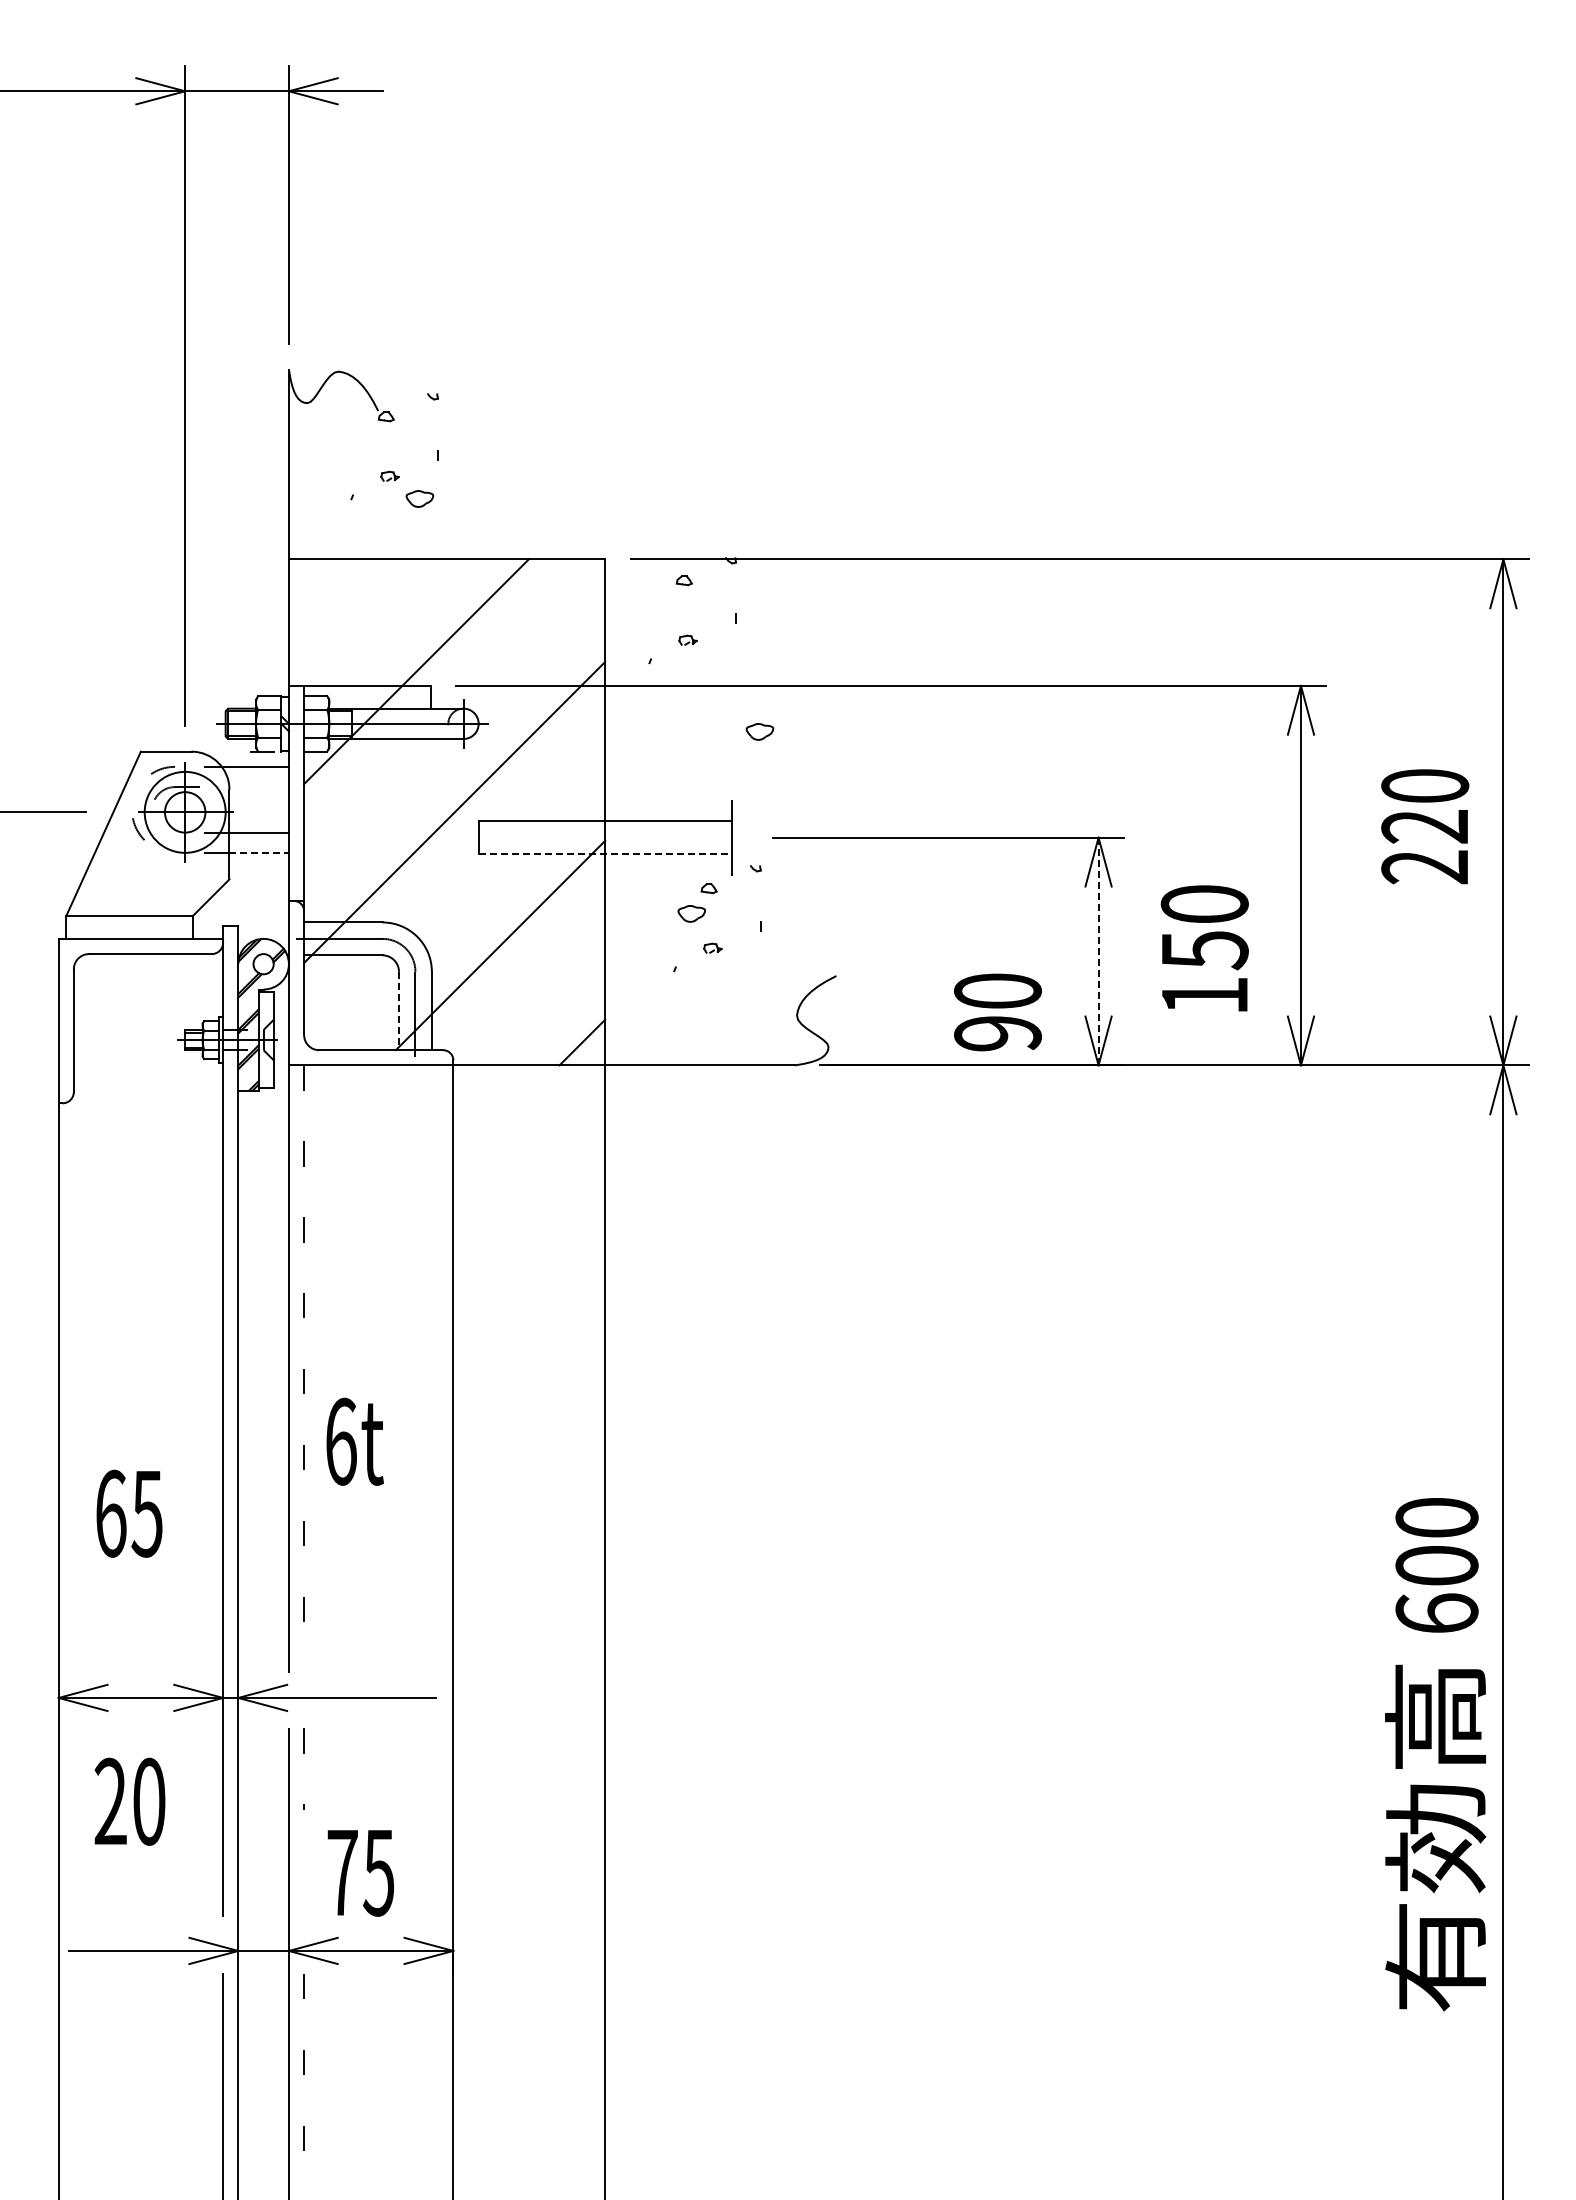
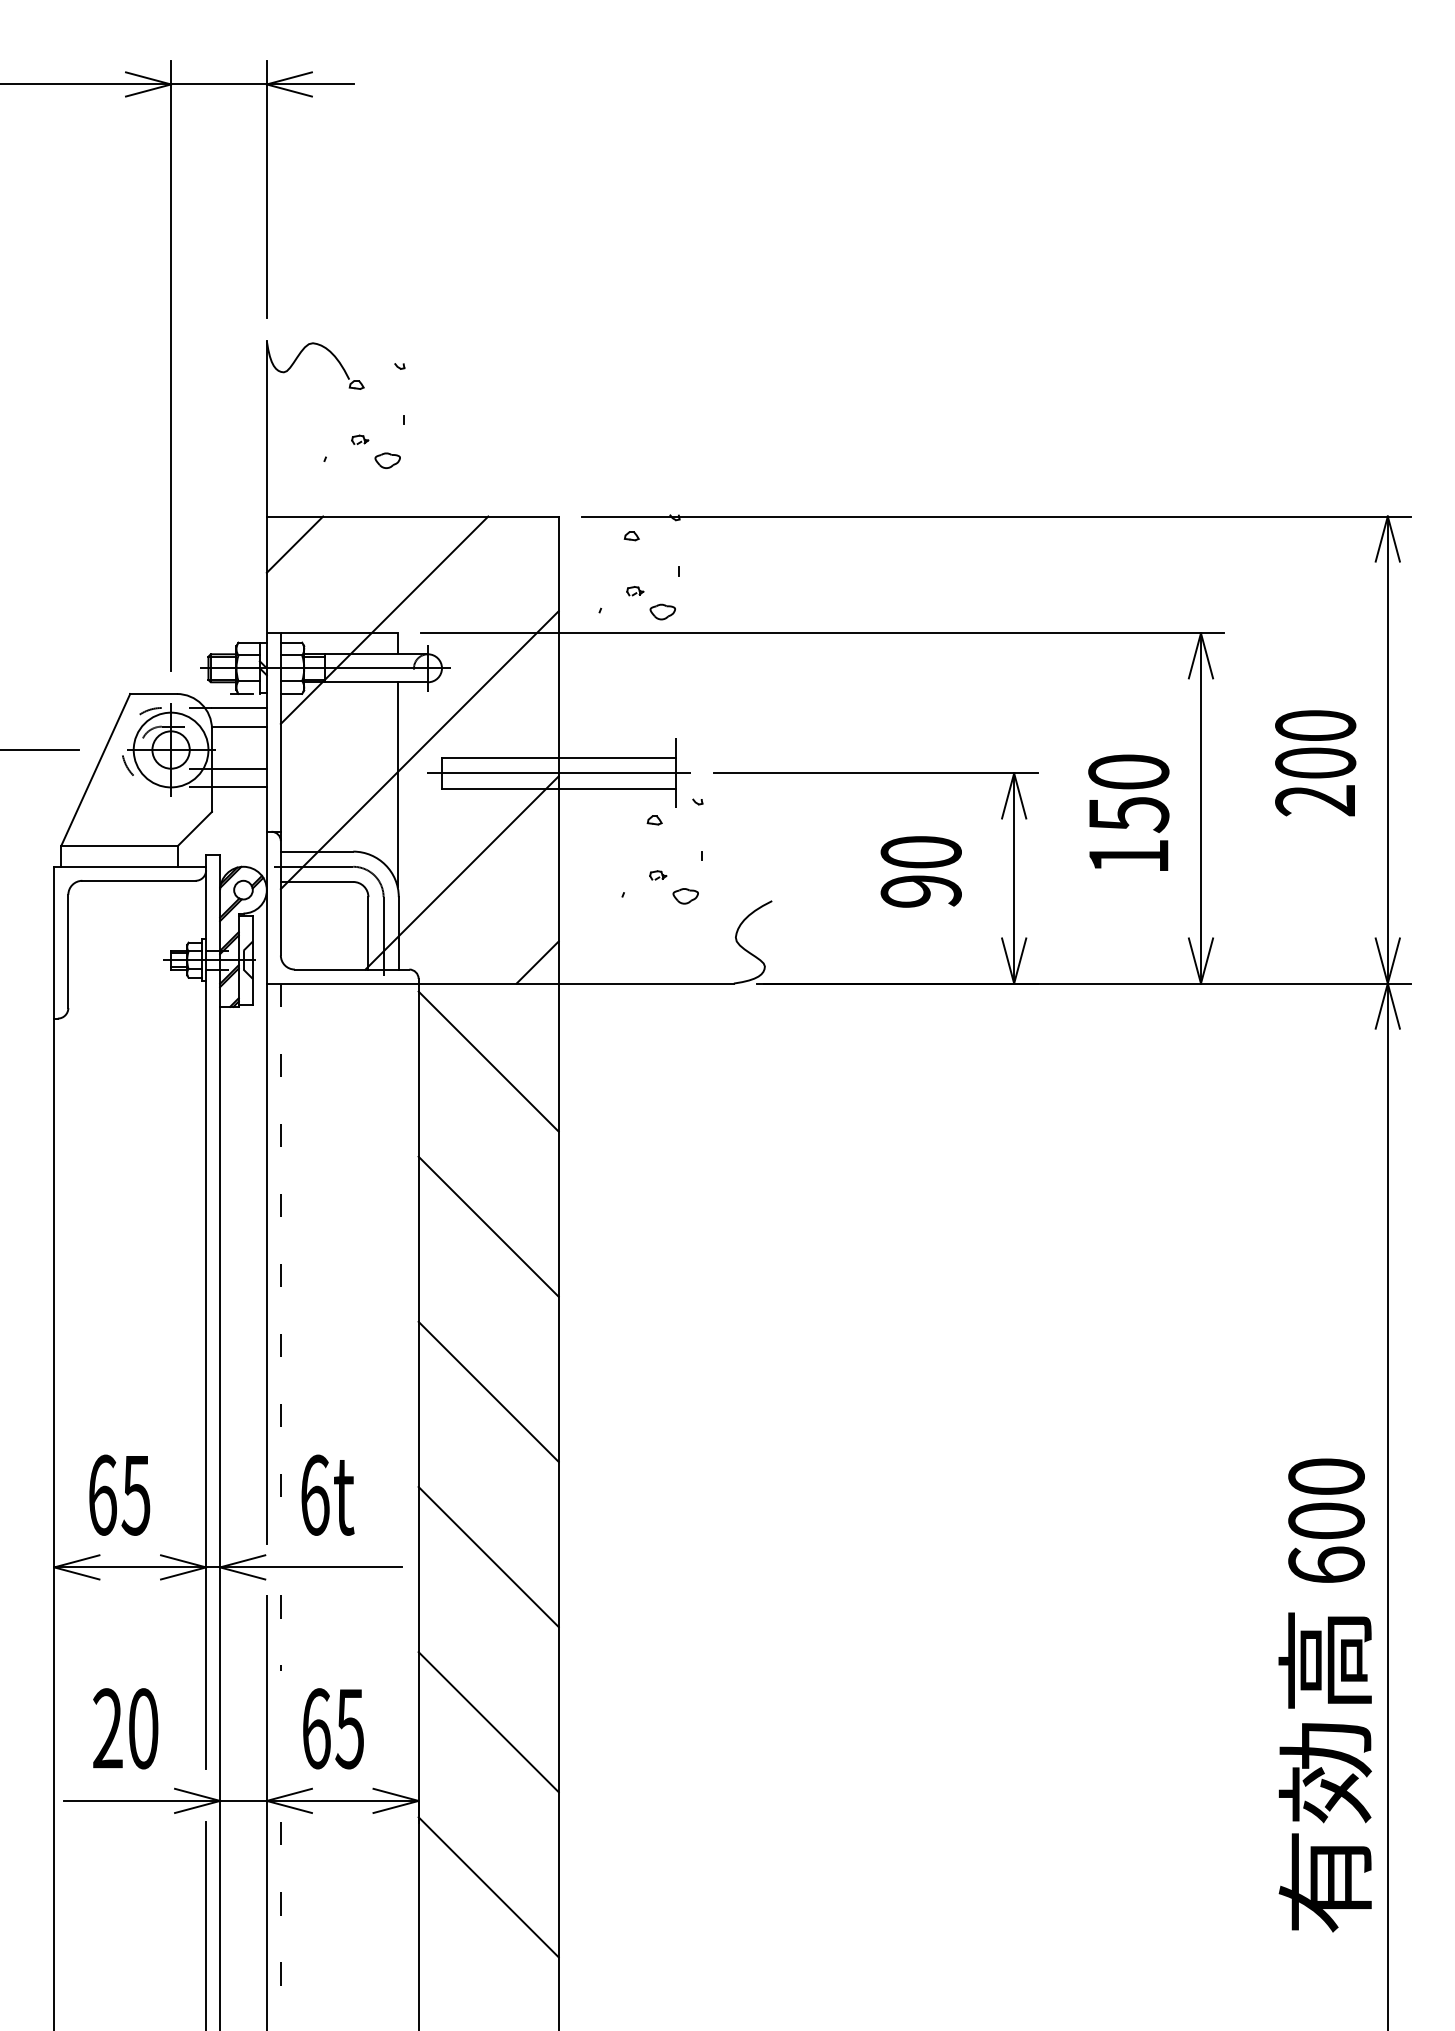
line: (318, 589) -> (294, 544), added
part: (759, 731) -> (662, 611), moved
line: (258, 787) -> (238, 727), added
text: (1425, 826) -> (1315, 763), 220 -> 200
line: (605, 837) -> (559, 773), added
line: (430, 849) -> (397, 784), added
line: (259, 852) -> (239, 787), dashed -> solid
line: (605, 854) -> (559, 788), dashed -> solid
part: (691, 913) -> (685, 895), moved
text: (1204, 948) -> (1128, 812), moved
line: (1098, 951) -> (1014, 878), dashed -> solid
line: (398, 1011) -> (367, 933), dashed -> solid
text: (997, 1012) -> (920, 871), moved
line: (529, 1149) -> (488, 1061), added
line: (529, 1328) -> (488, 1226), added
text: (354, 1441) -> (327, 1494), moved
line: (529, 1507) -> (488, 1391), added
text: (129, 1513) -> (119, 1494), moved
line: (529, 1686) -> (488, 1556), added
text: (1435, 1754) -> (1325, 1695), moved
text: (129, 1801) -> (125, 1728), moved
line: (529, 1865) -> (488, 1722), added
text: (342, 1872) -> (316, 1728), 75 -> 65
line: (529, 2044) -> (488, 1887), added

